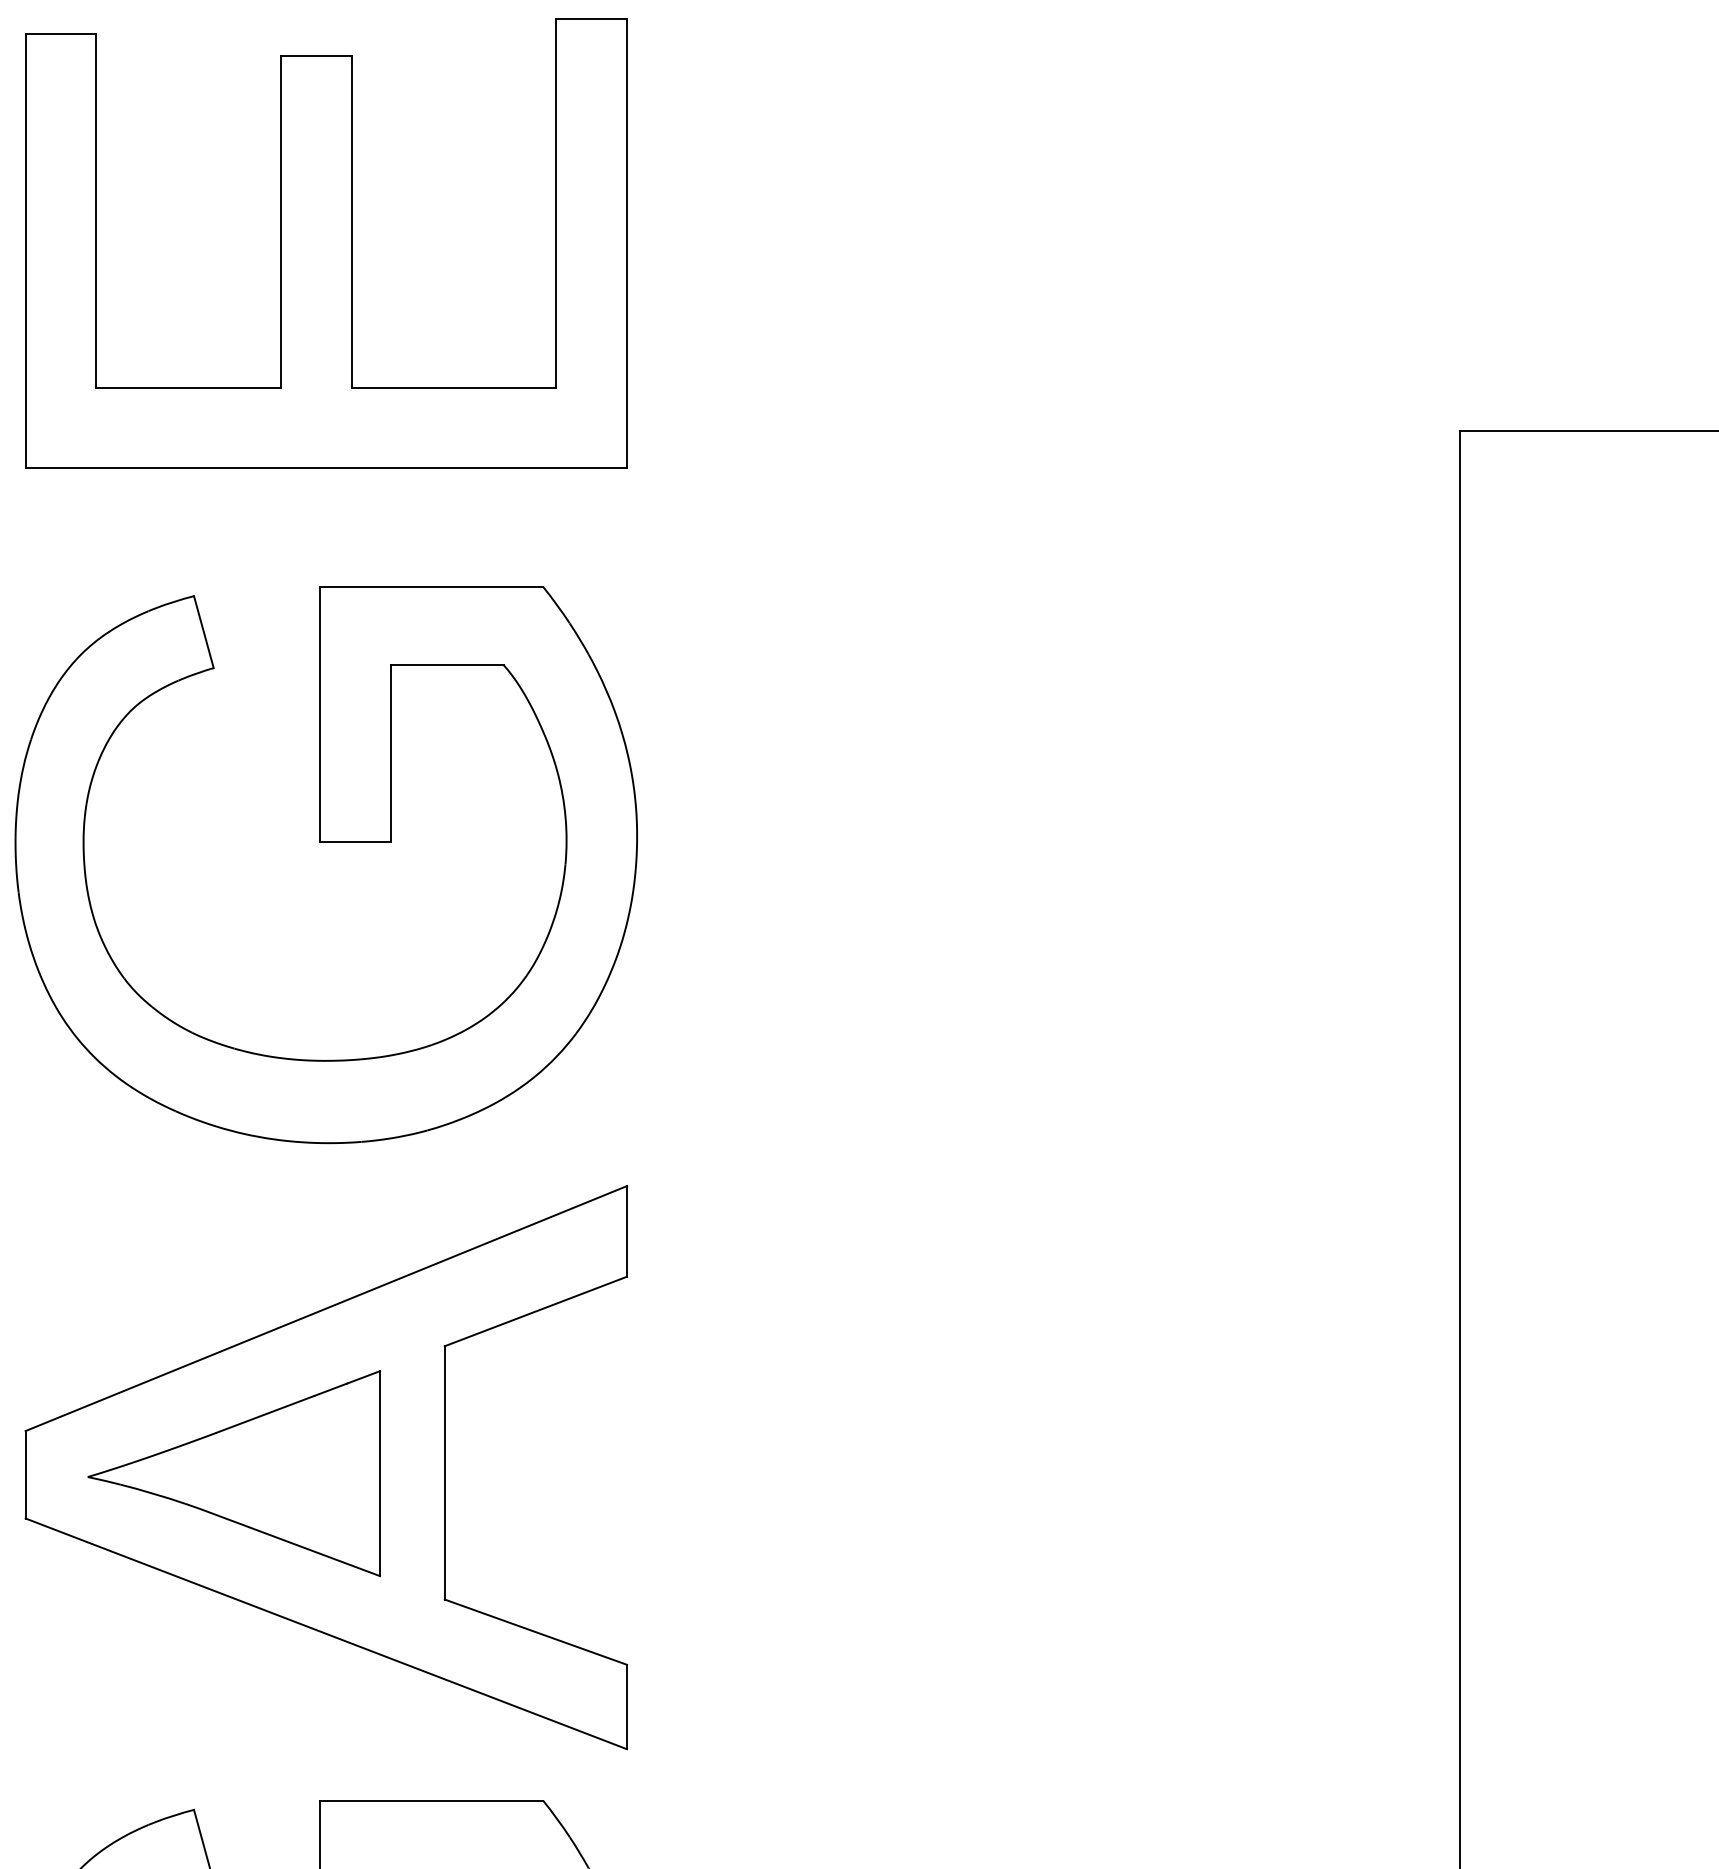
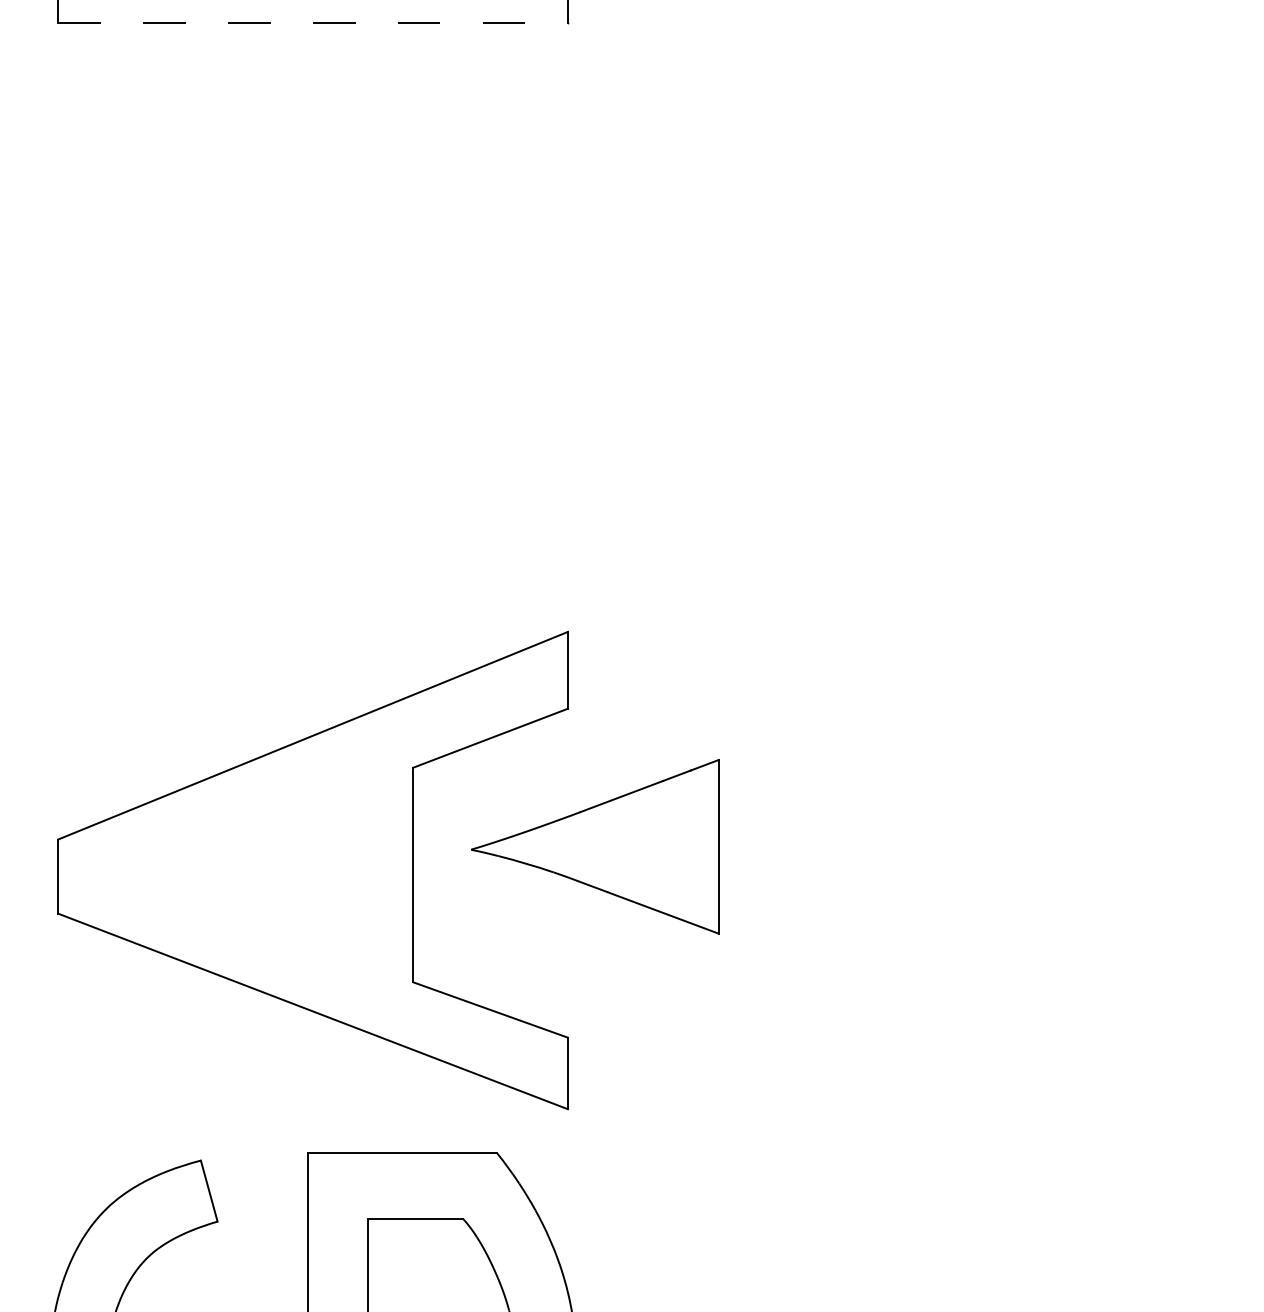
line: (326, 467) -> (313, 22), solid -> dashed
part: (325, 842) -> (312, 340), removed
part: (234, 1473) -> (595, 846), moved

